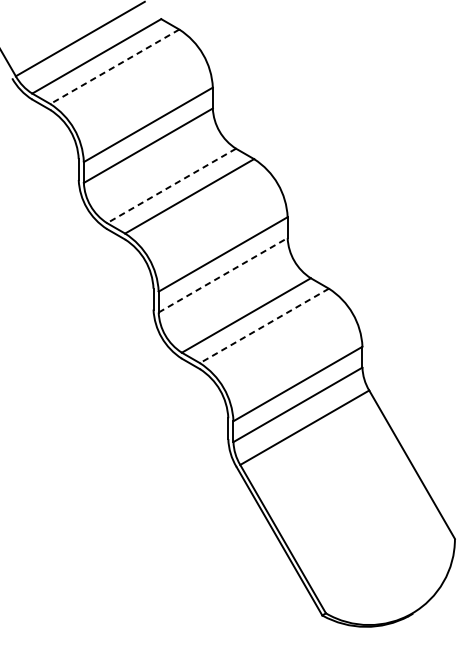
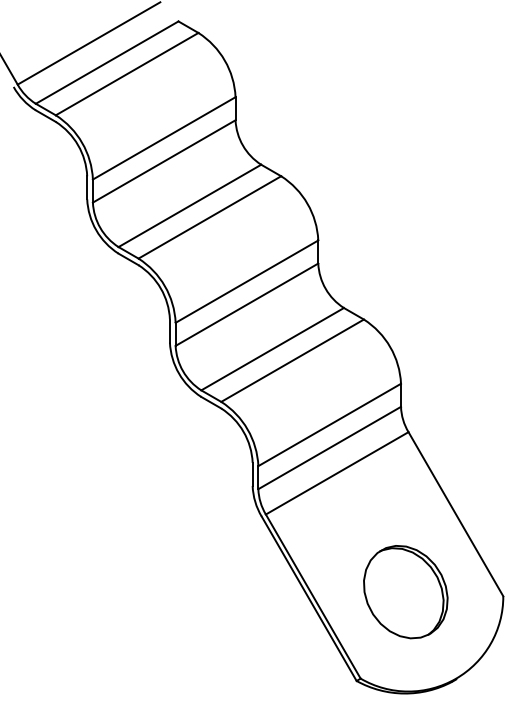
line: (114, 67) -> (126, 74), dashed -> solid
line: (171, 186) -> (189, 206), dashed -> solid
line: (223, 275) -> (247, 304), dashed -> solid
line: (264, 325) -> (292, 360), dashed -> solid
part: (366, 535) -> (405, 592), added

